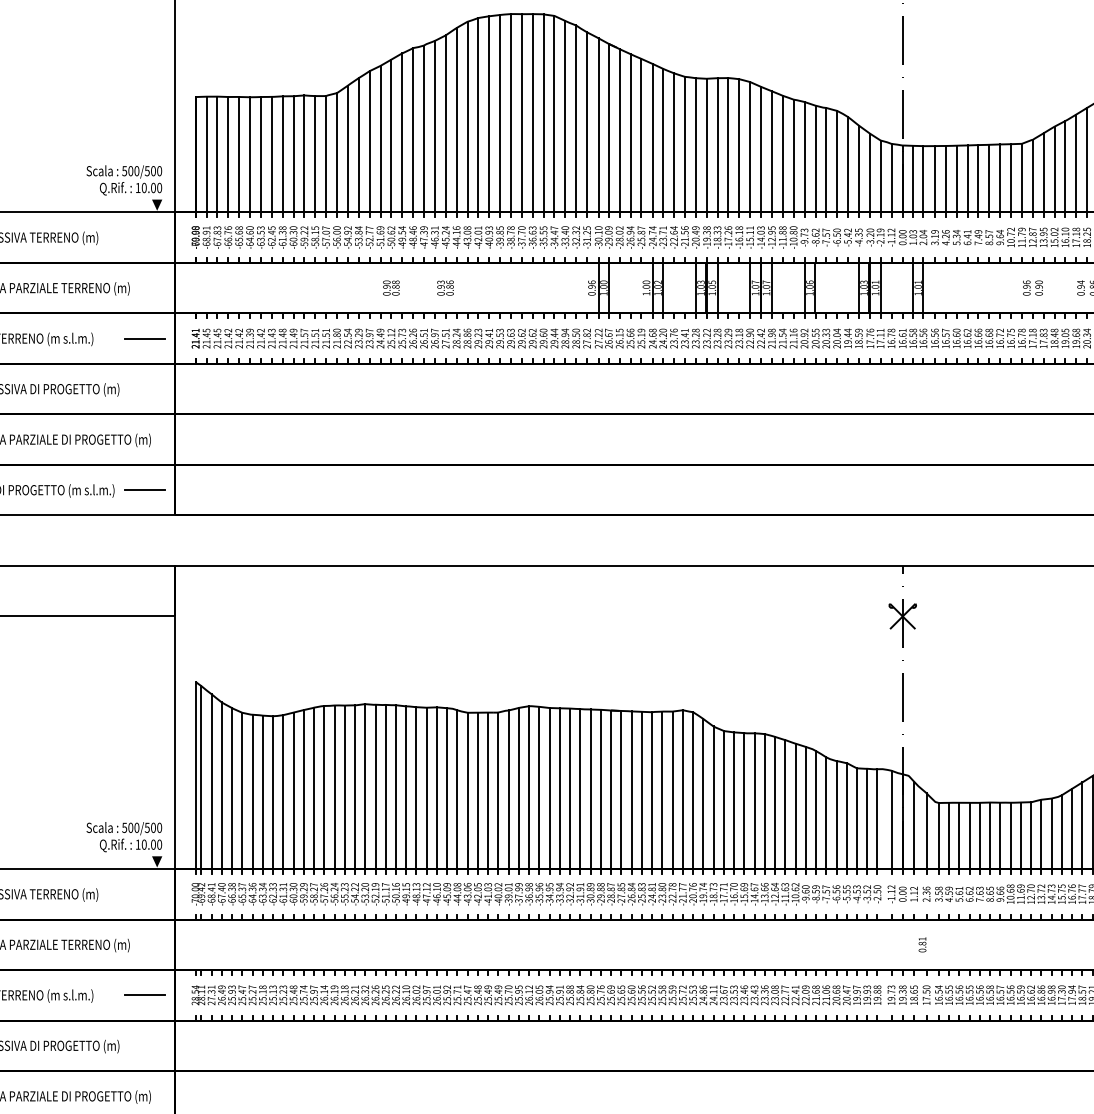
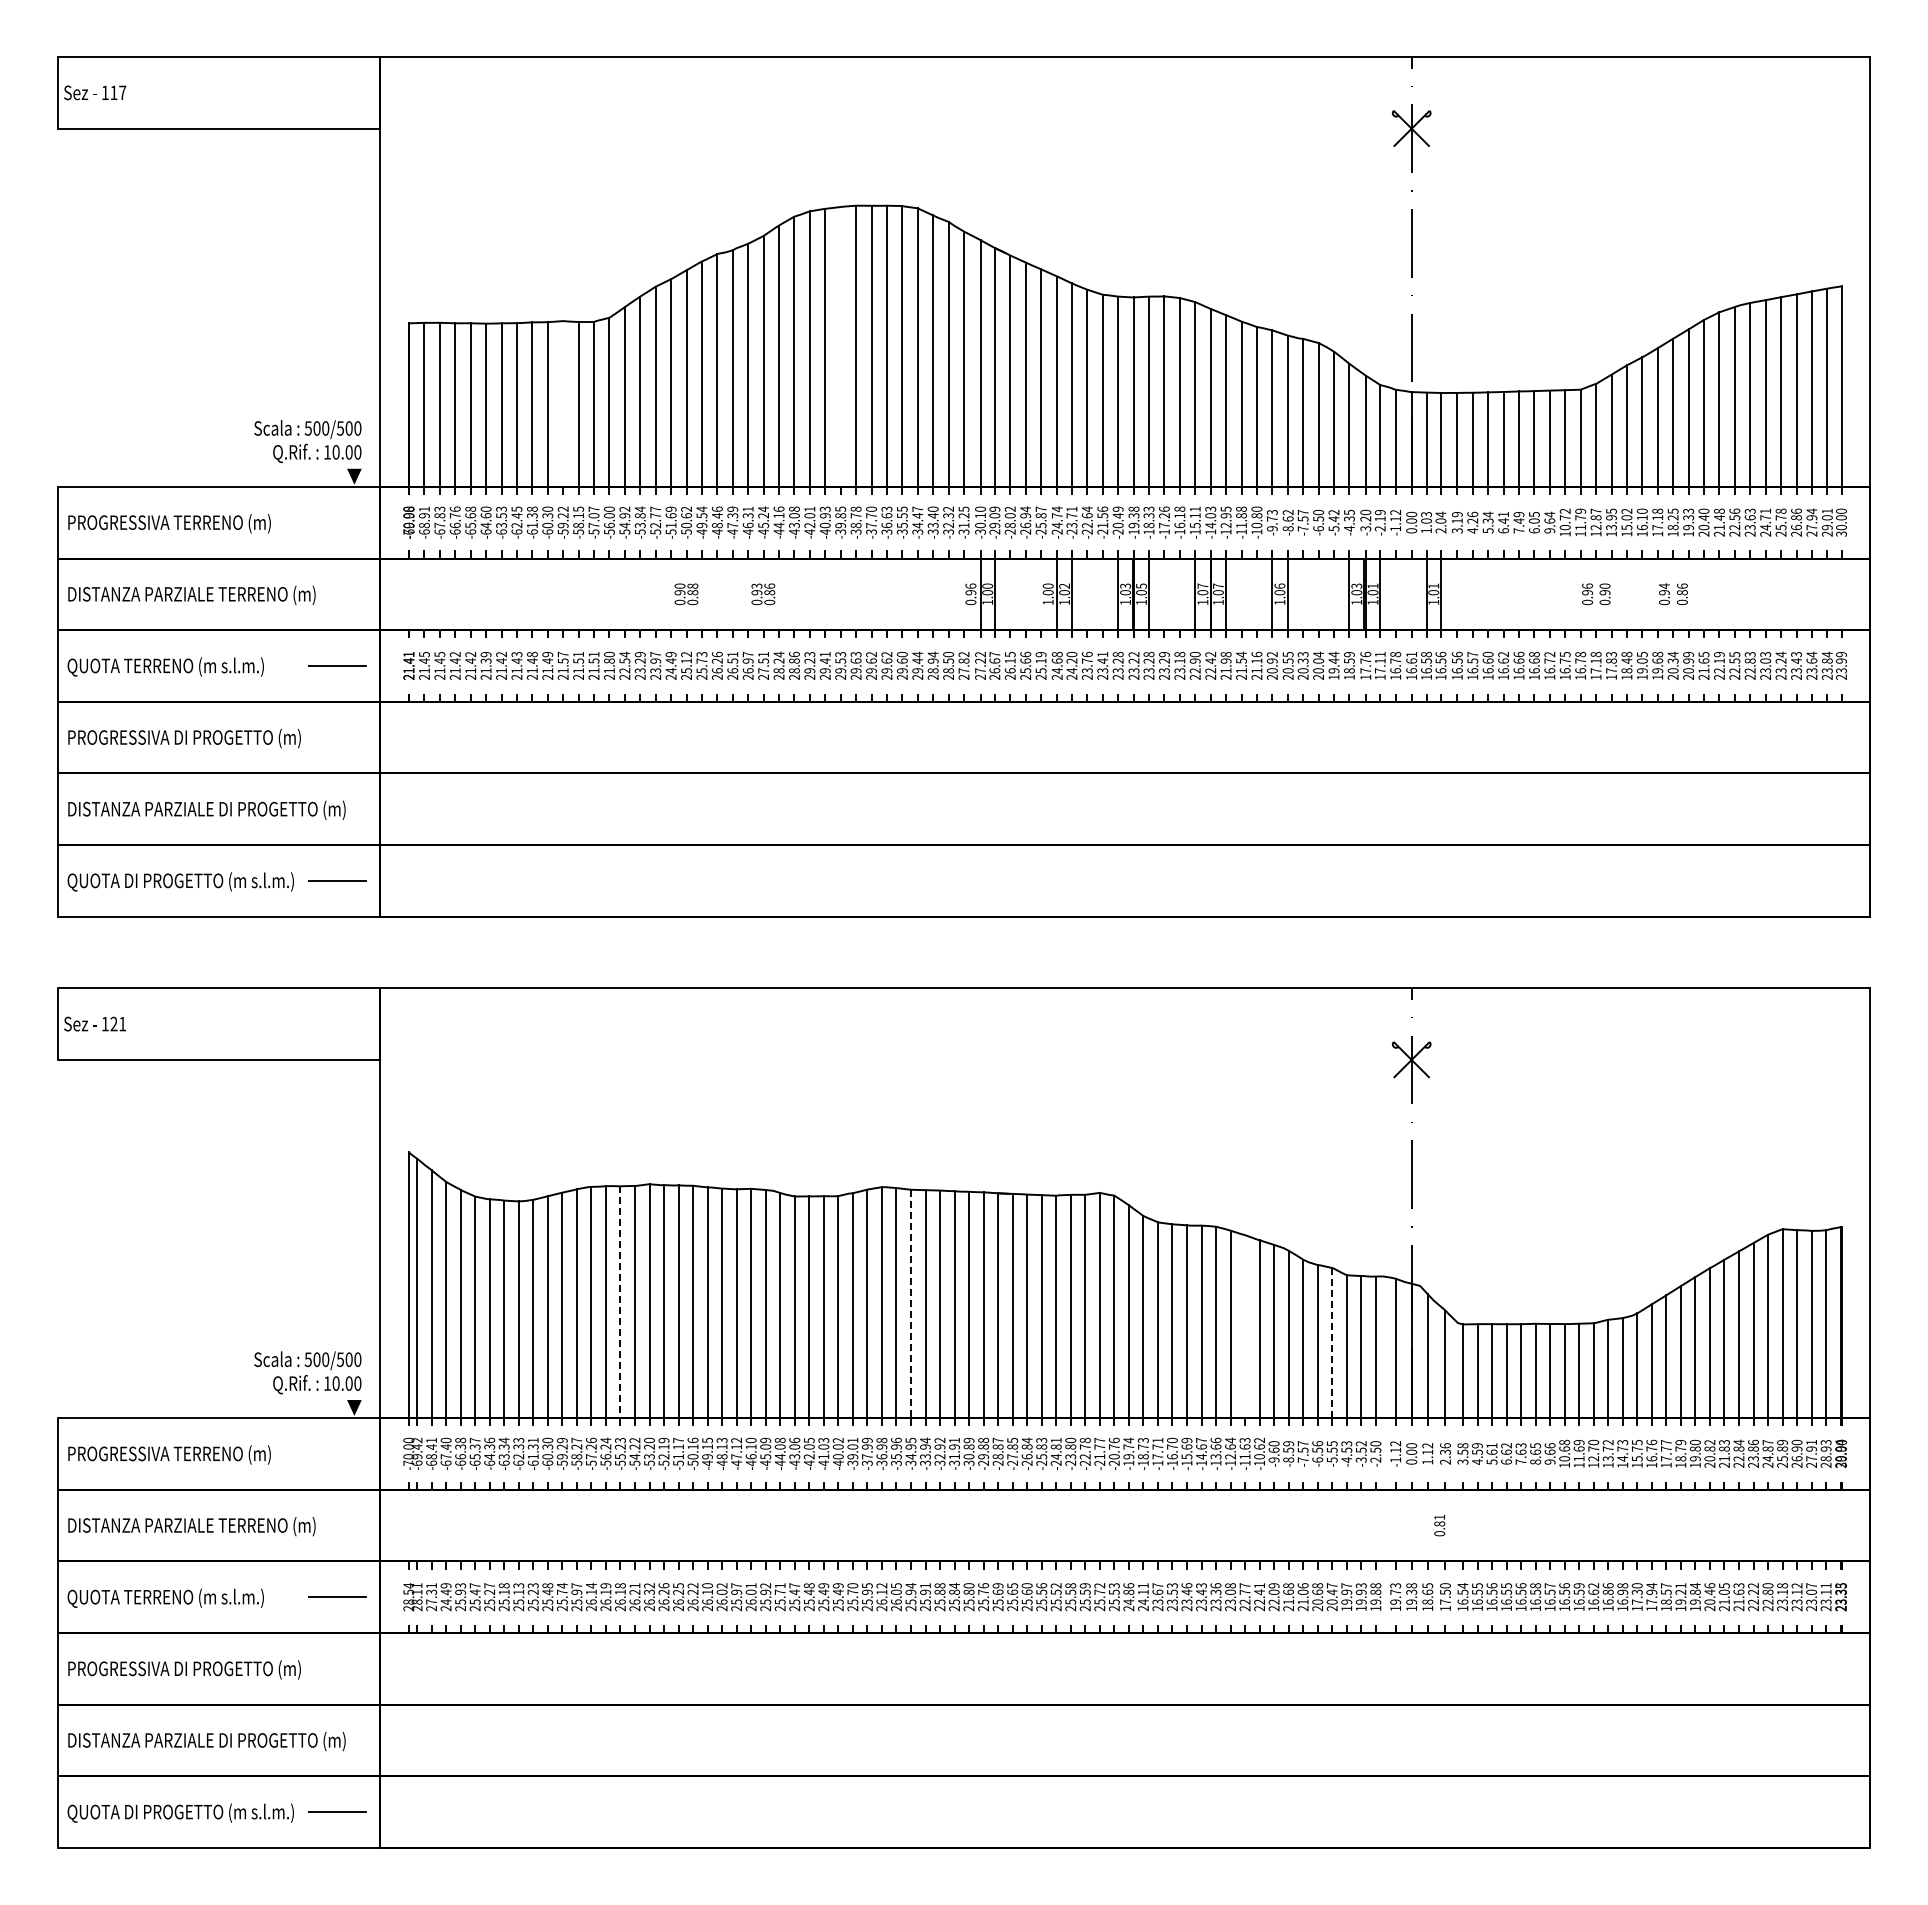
line: (499, 113) -> (840, 346), removed
line: (304, 153) -> (563, 403), removed
text: (989, 237) -> (1534, 522), 8.57 -> 6.05
line: (344, 787) -> (620, 1302), solid -> dashed
line: (549, 788) -> (910, 1304), solid -> dashed
line: (785, 804) -> (1245, 1326), removed
line: (846, 816) -> (1332, 1343), solid -> dashed
text: (221, 998) -> (445, 1601), 26.49 -> 24.49

